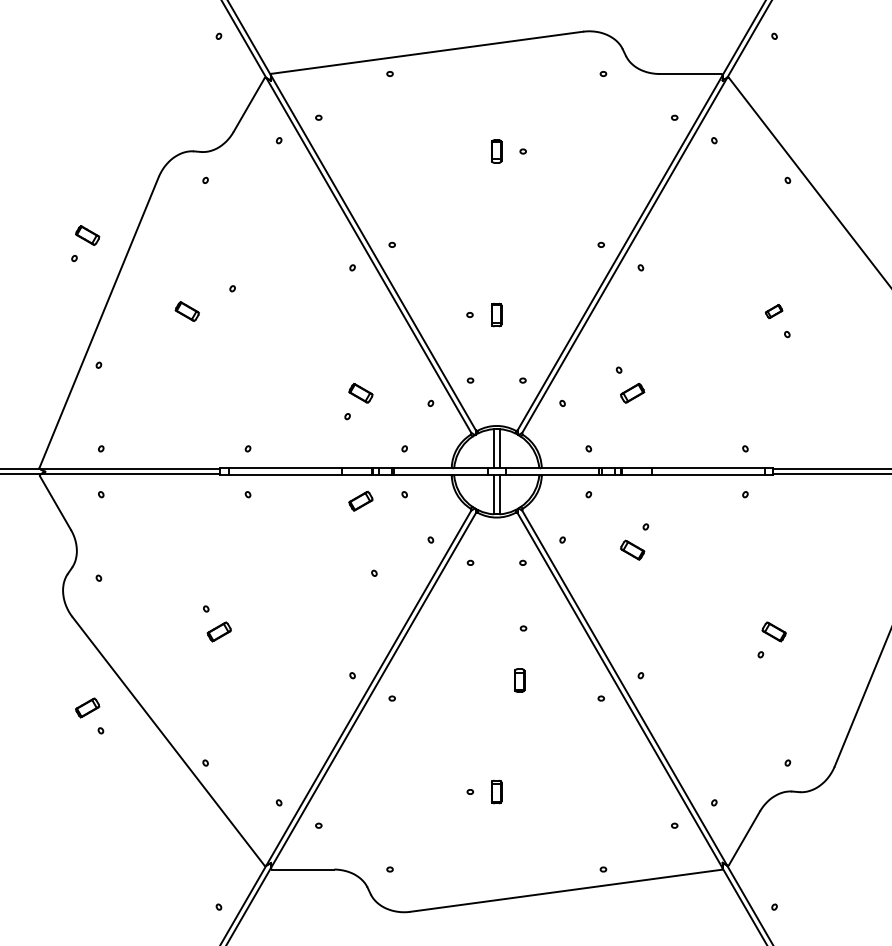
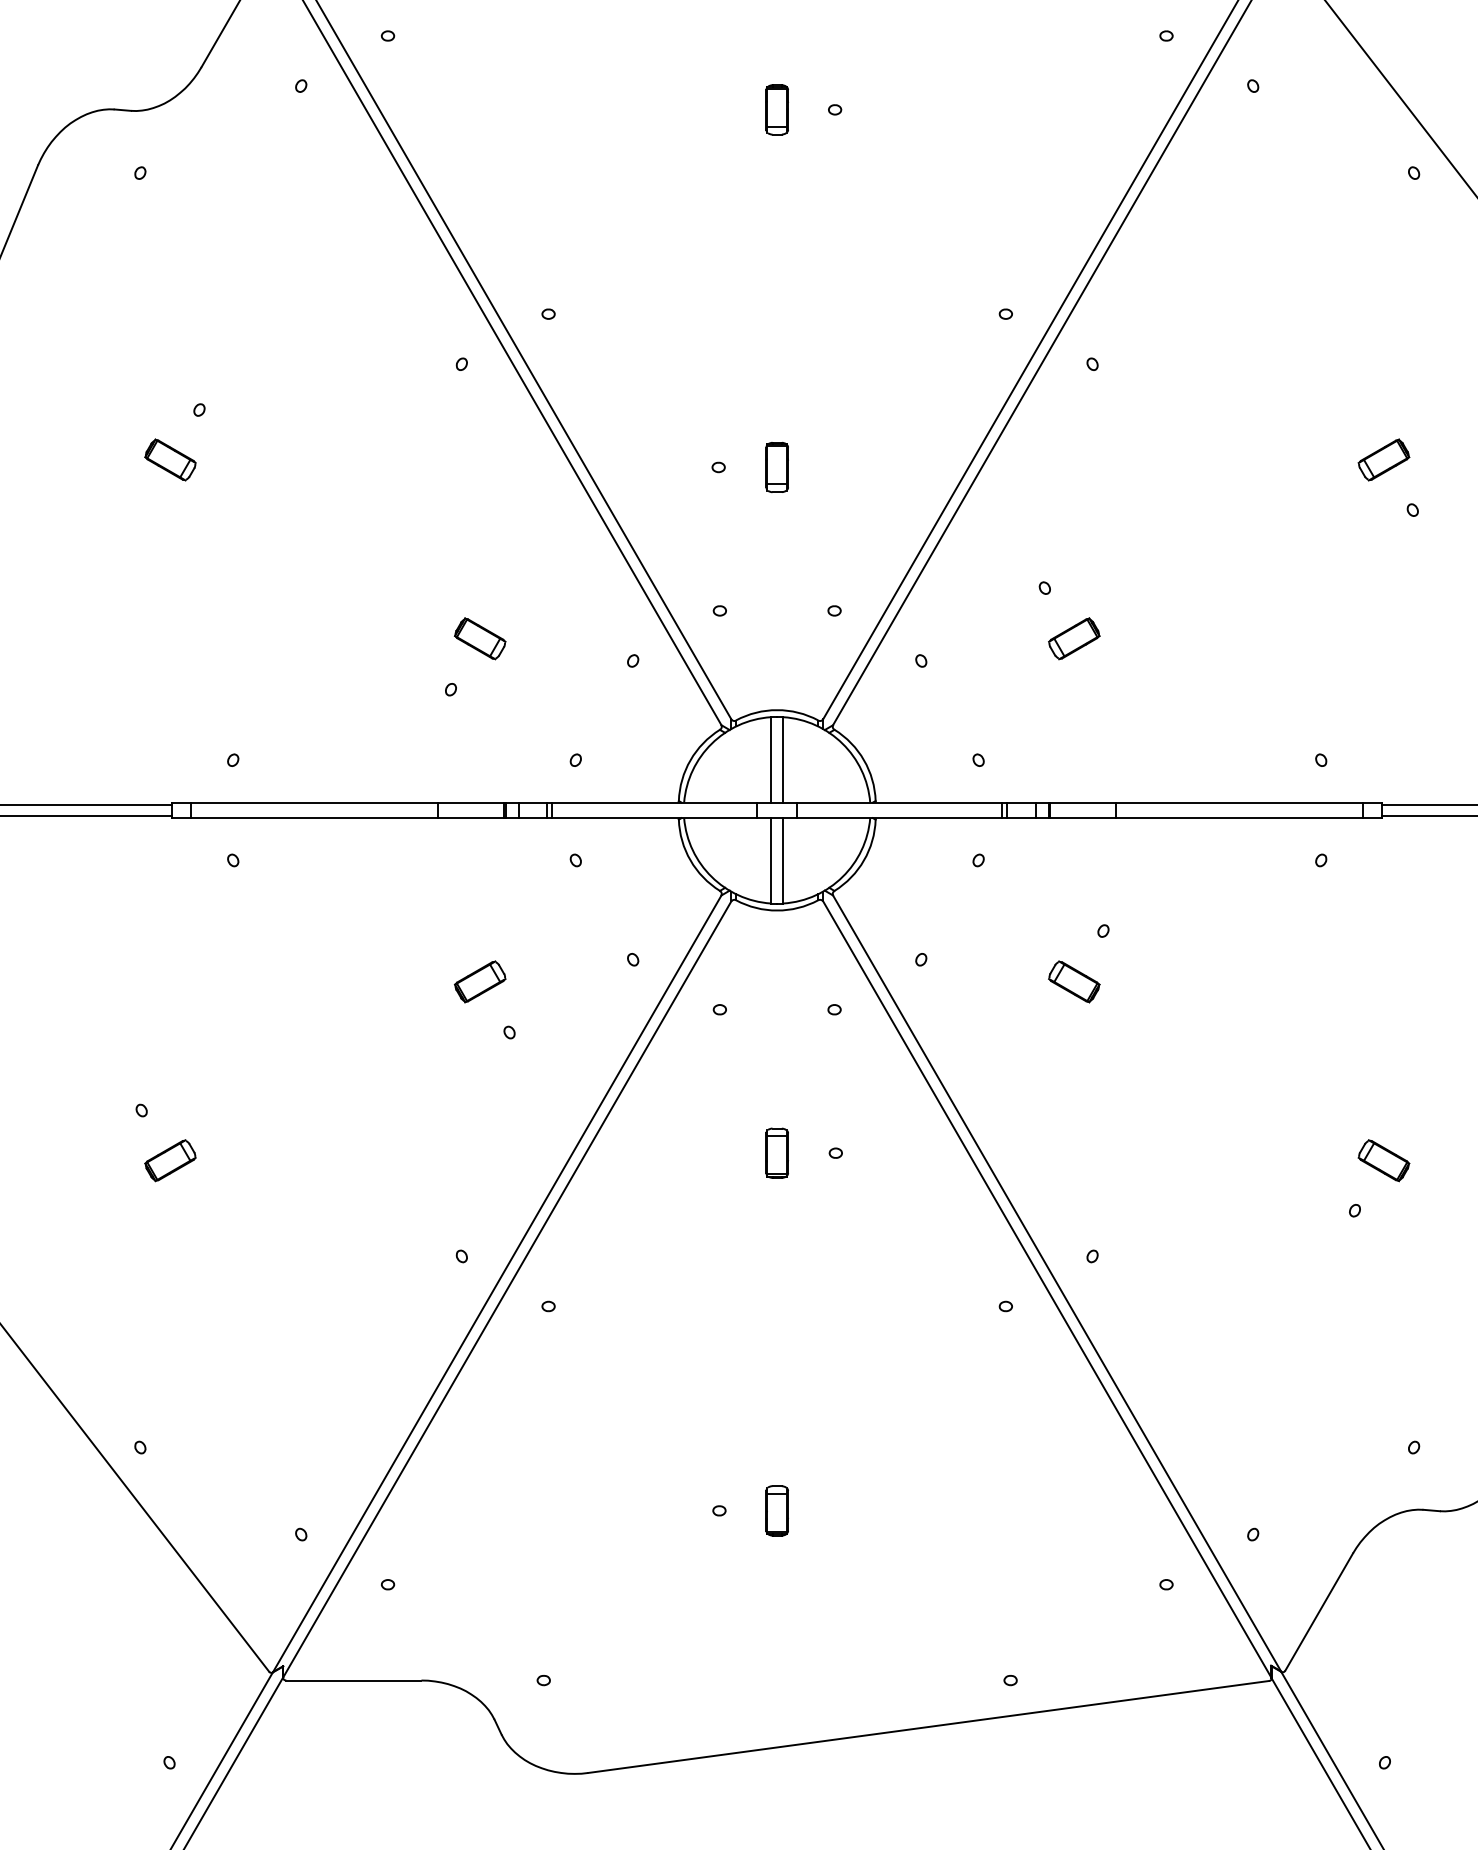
part: (186, 311) -> (168, 459), moved
part: (773, 311) -> (1382, 459), size x1.43
part: (360, 500) -> (479, 980), moved
part: (519, 680) -> (776, 1153), moved

